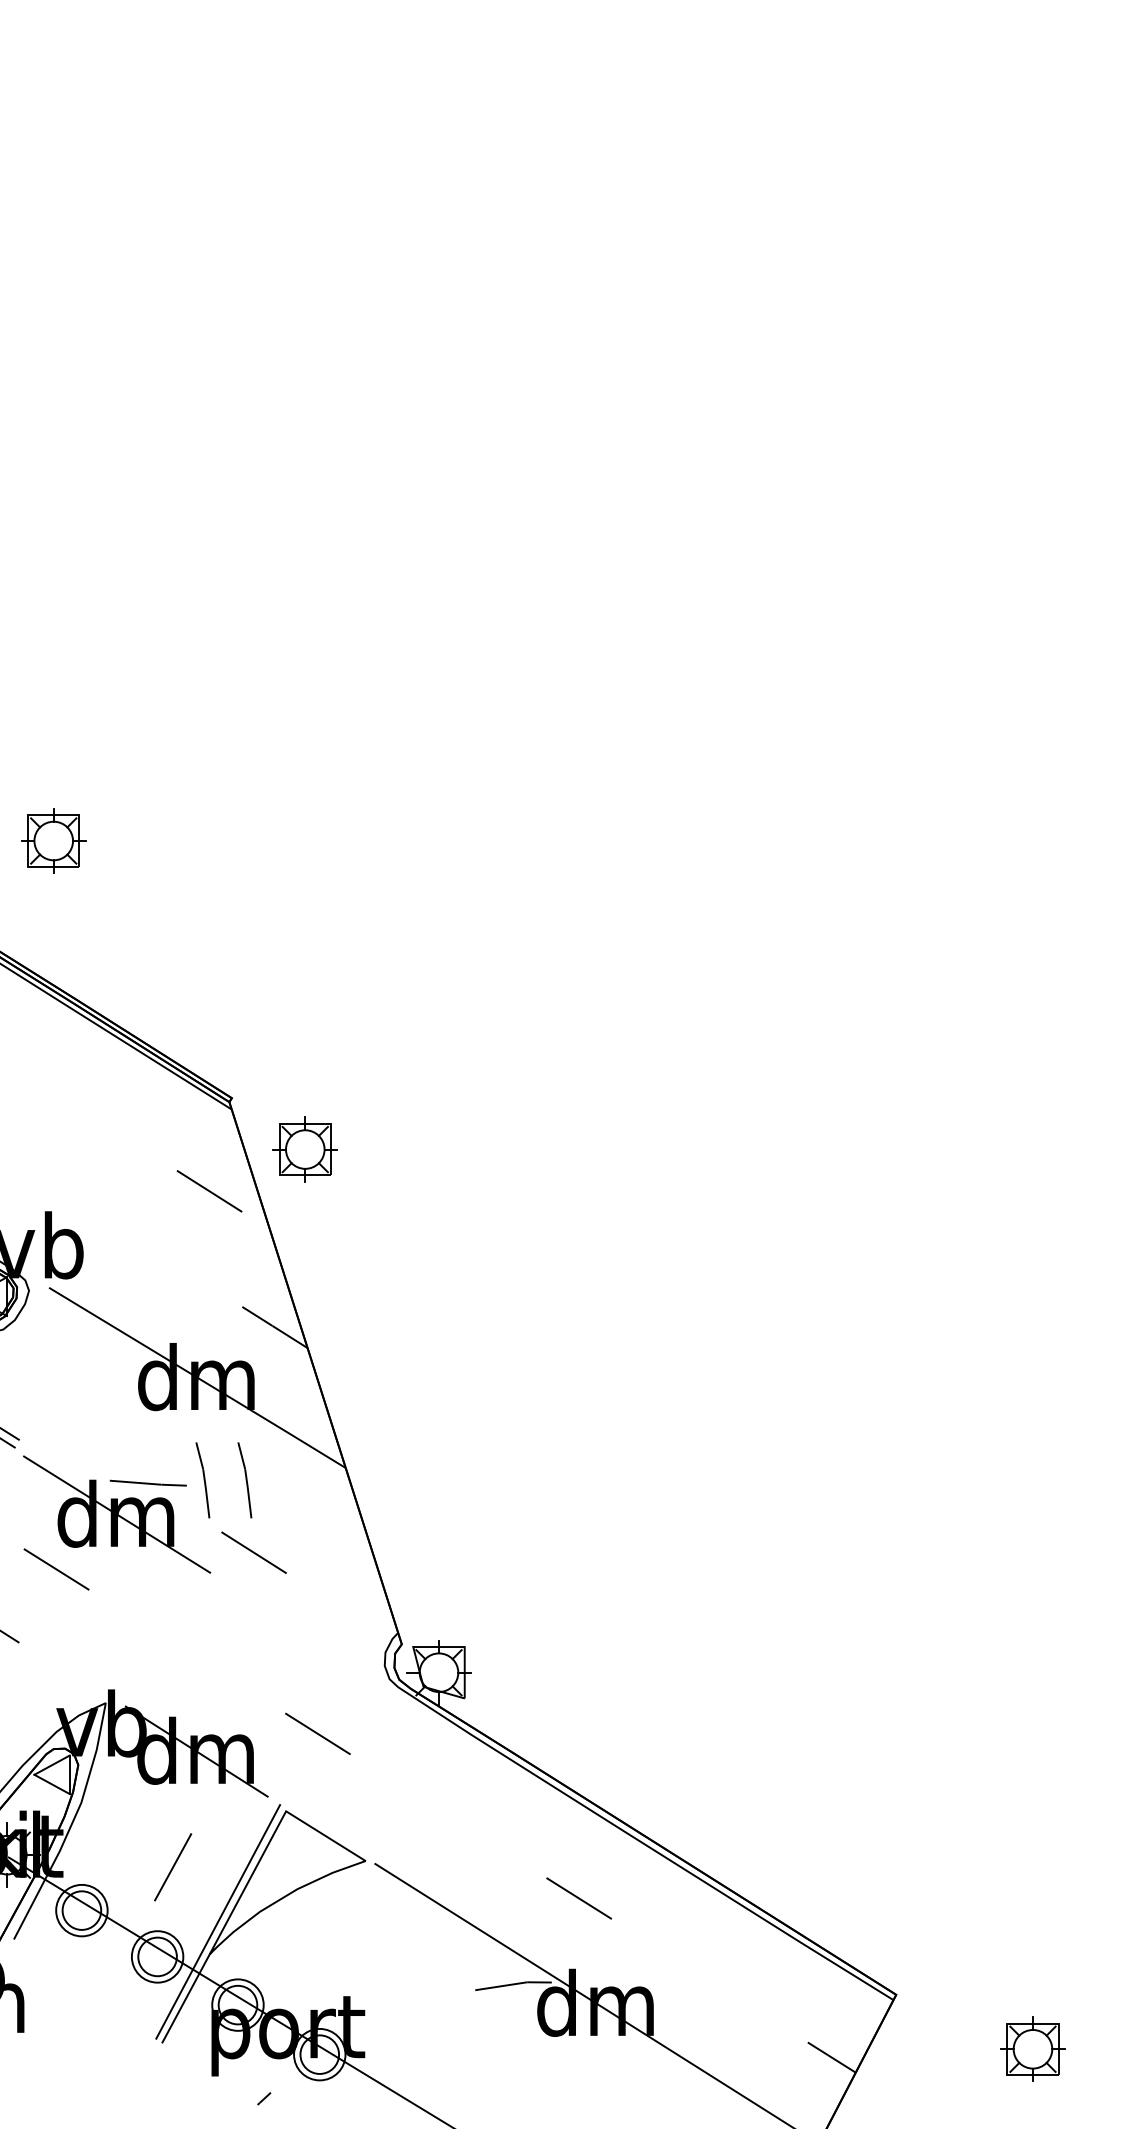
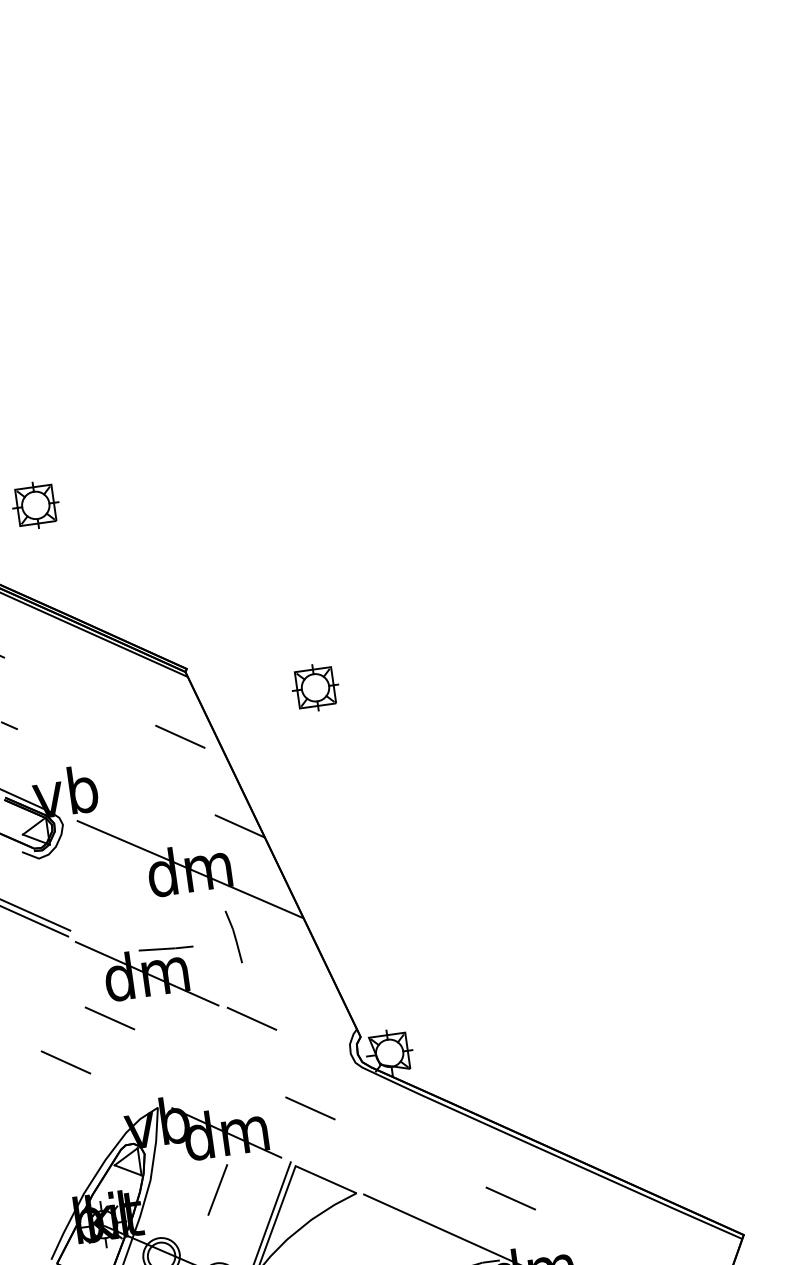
part: (304, 1149) -> (314, 687), moved
curve: (203, 1480) -> (204, 941), removed
line: (253, 1552) -> (251, 1018), moved
line: (173, 1867) -> (218, 1190), moved

